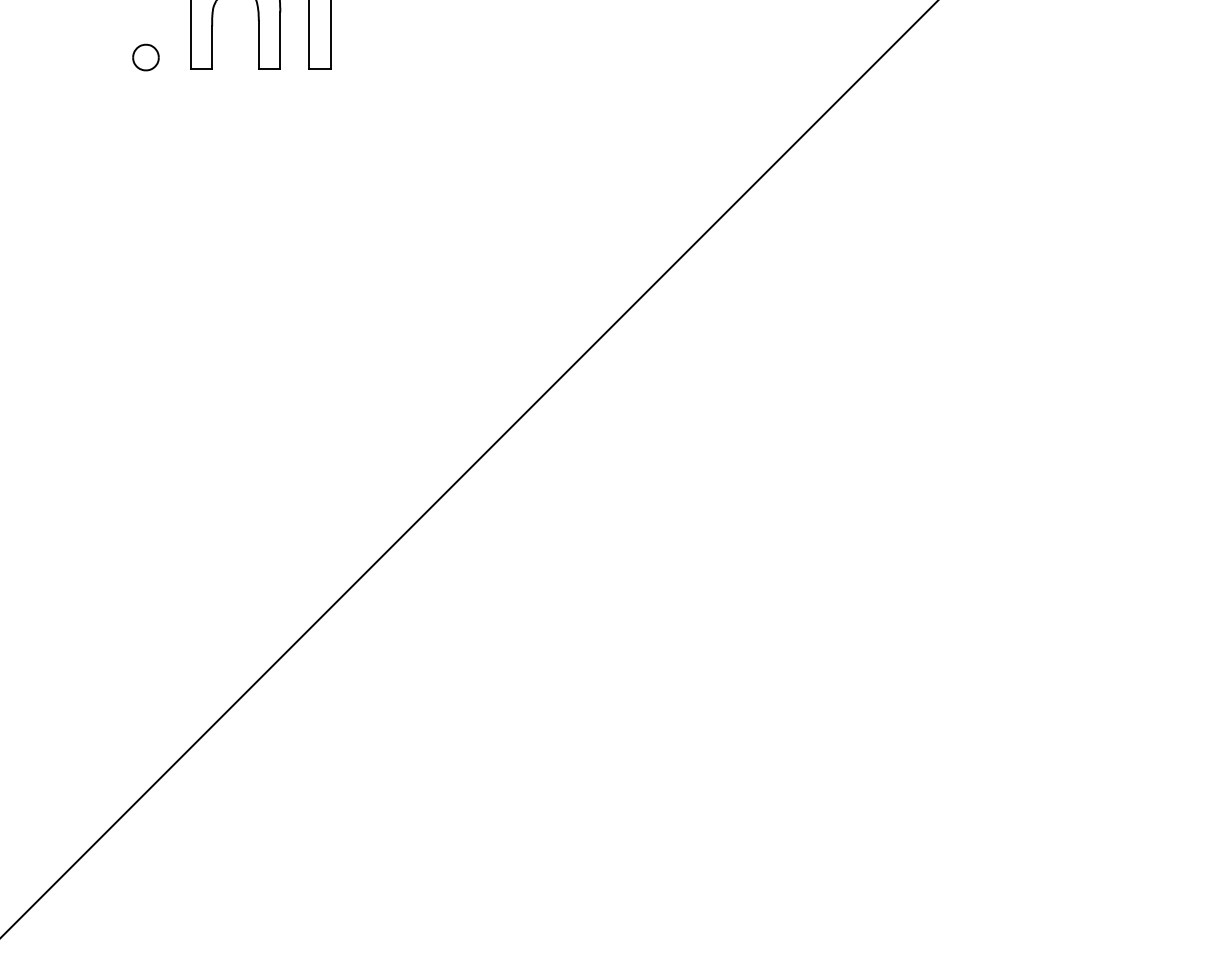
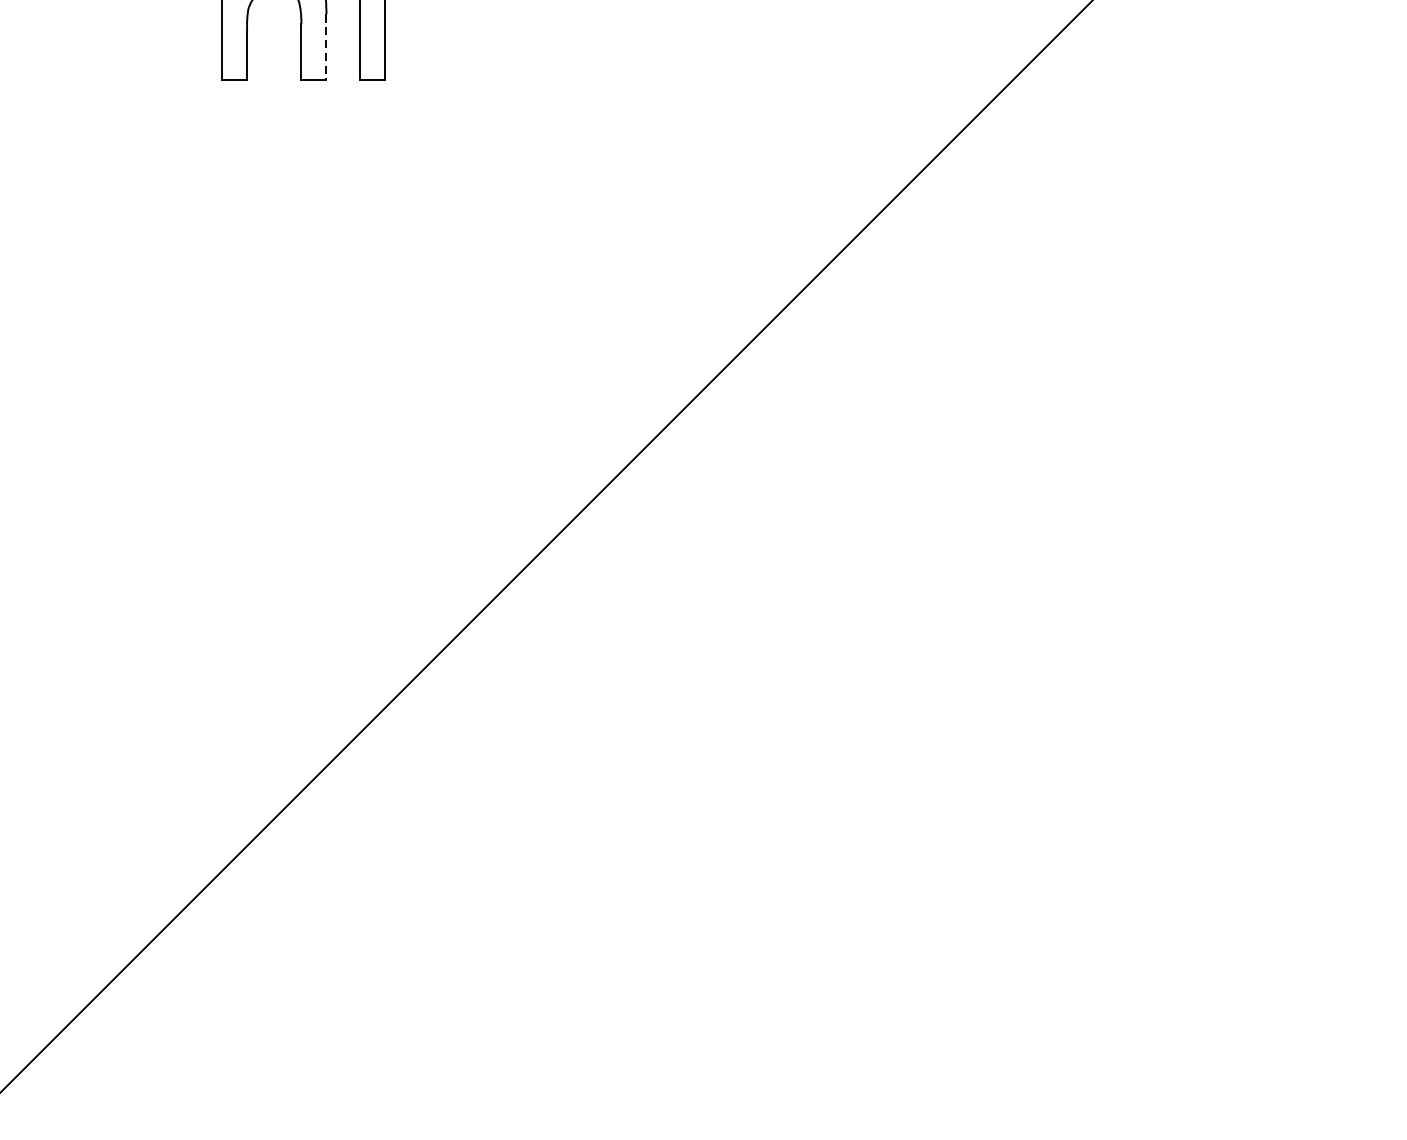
line: (280, 41) -> (326, 48), solid -> dashed
part: (145, 57) -> (169, 66), removed

